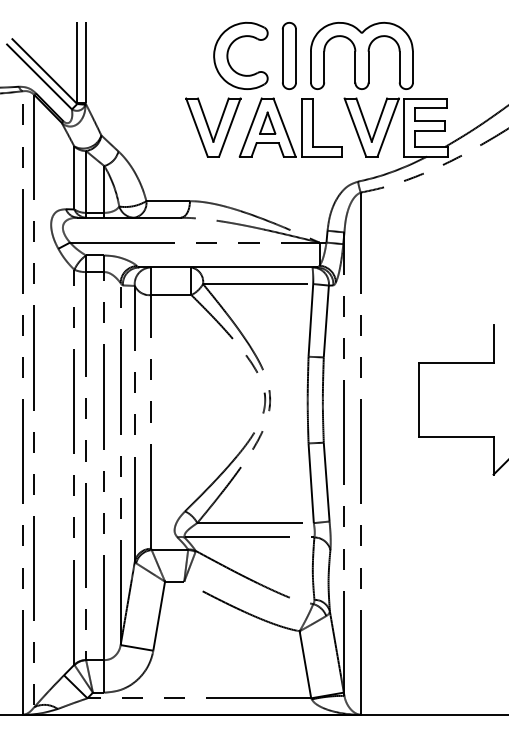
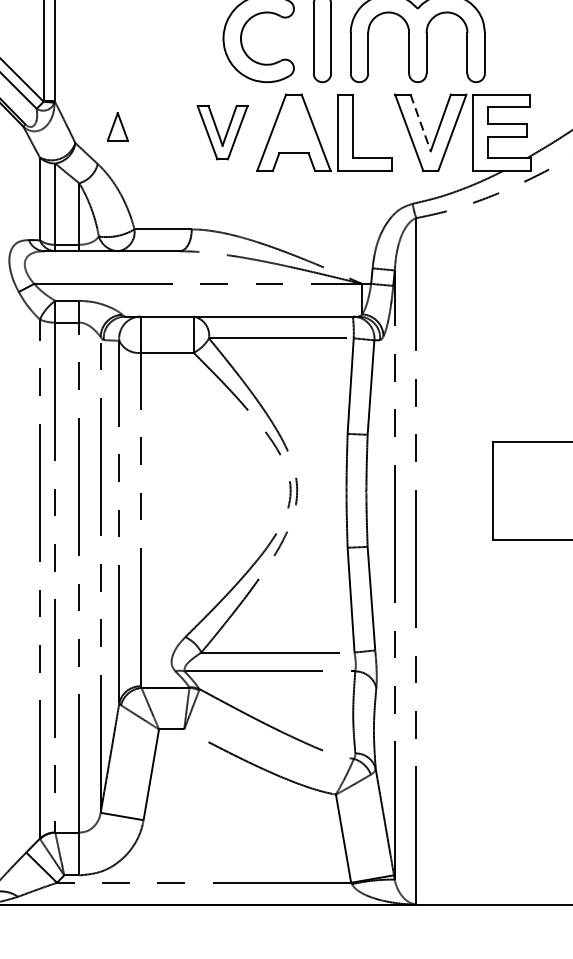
line: (364, 120) -> (421, 123), solid -> dashed
part: (267, 122) -> (117, 126), moved
part: (213, 127) -> (222, 132), size x0.7

